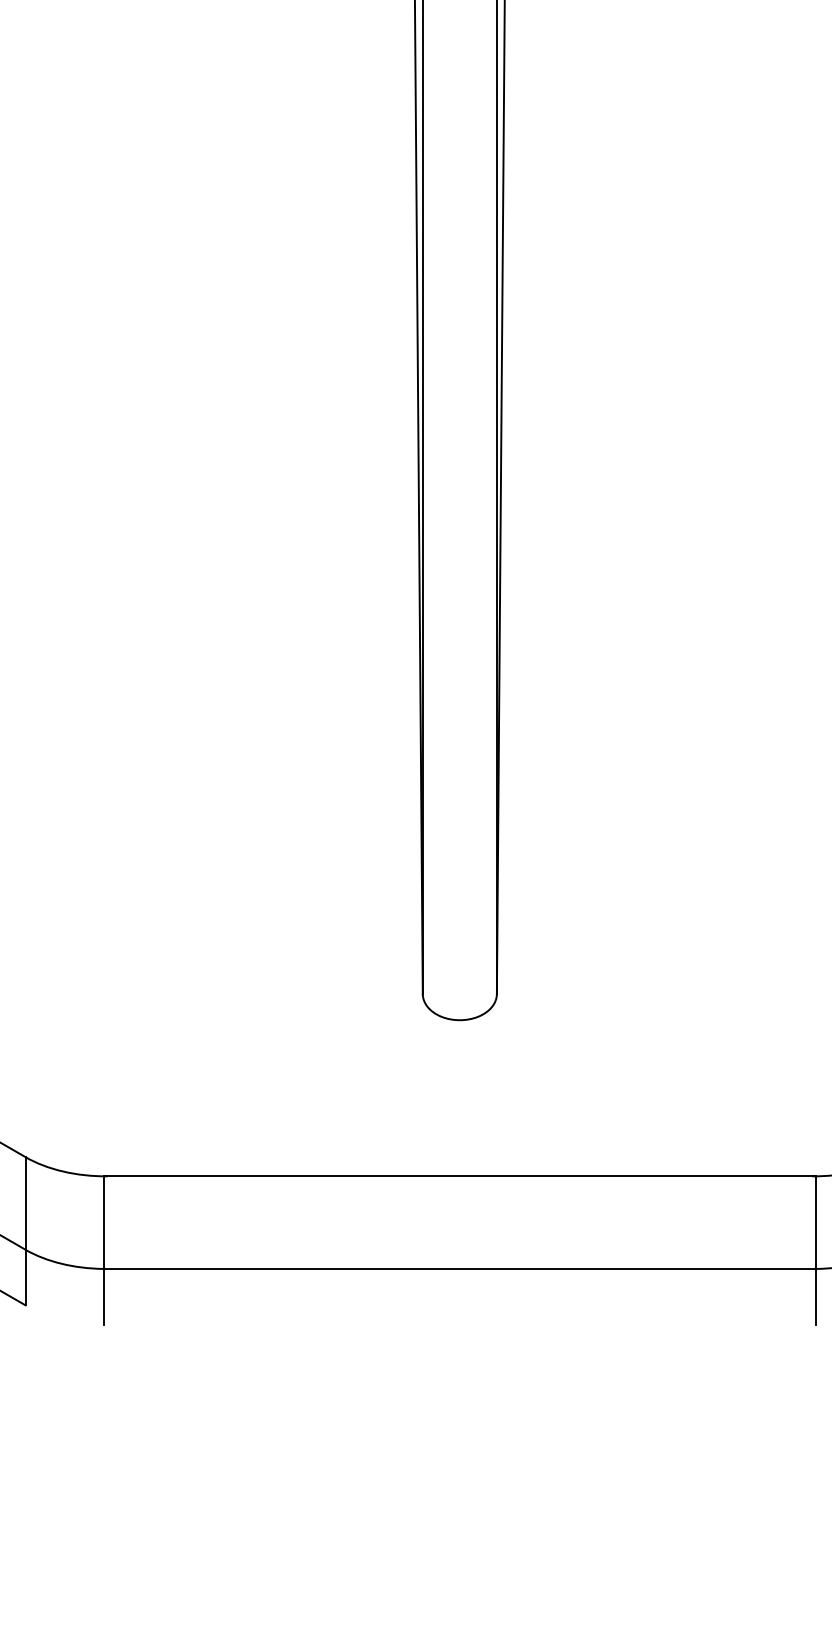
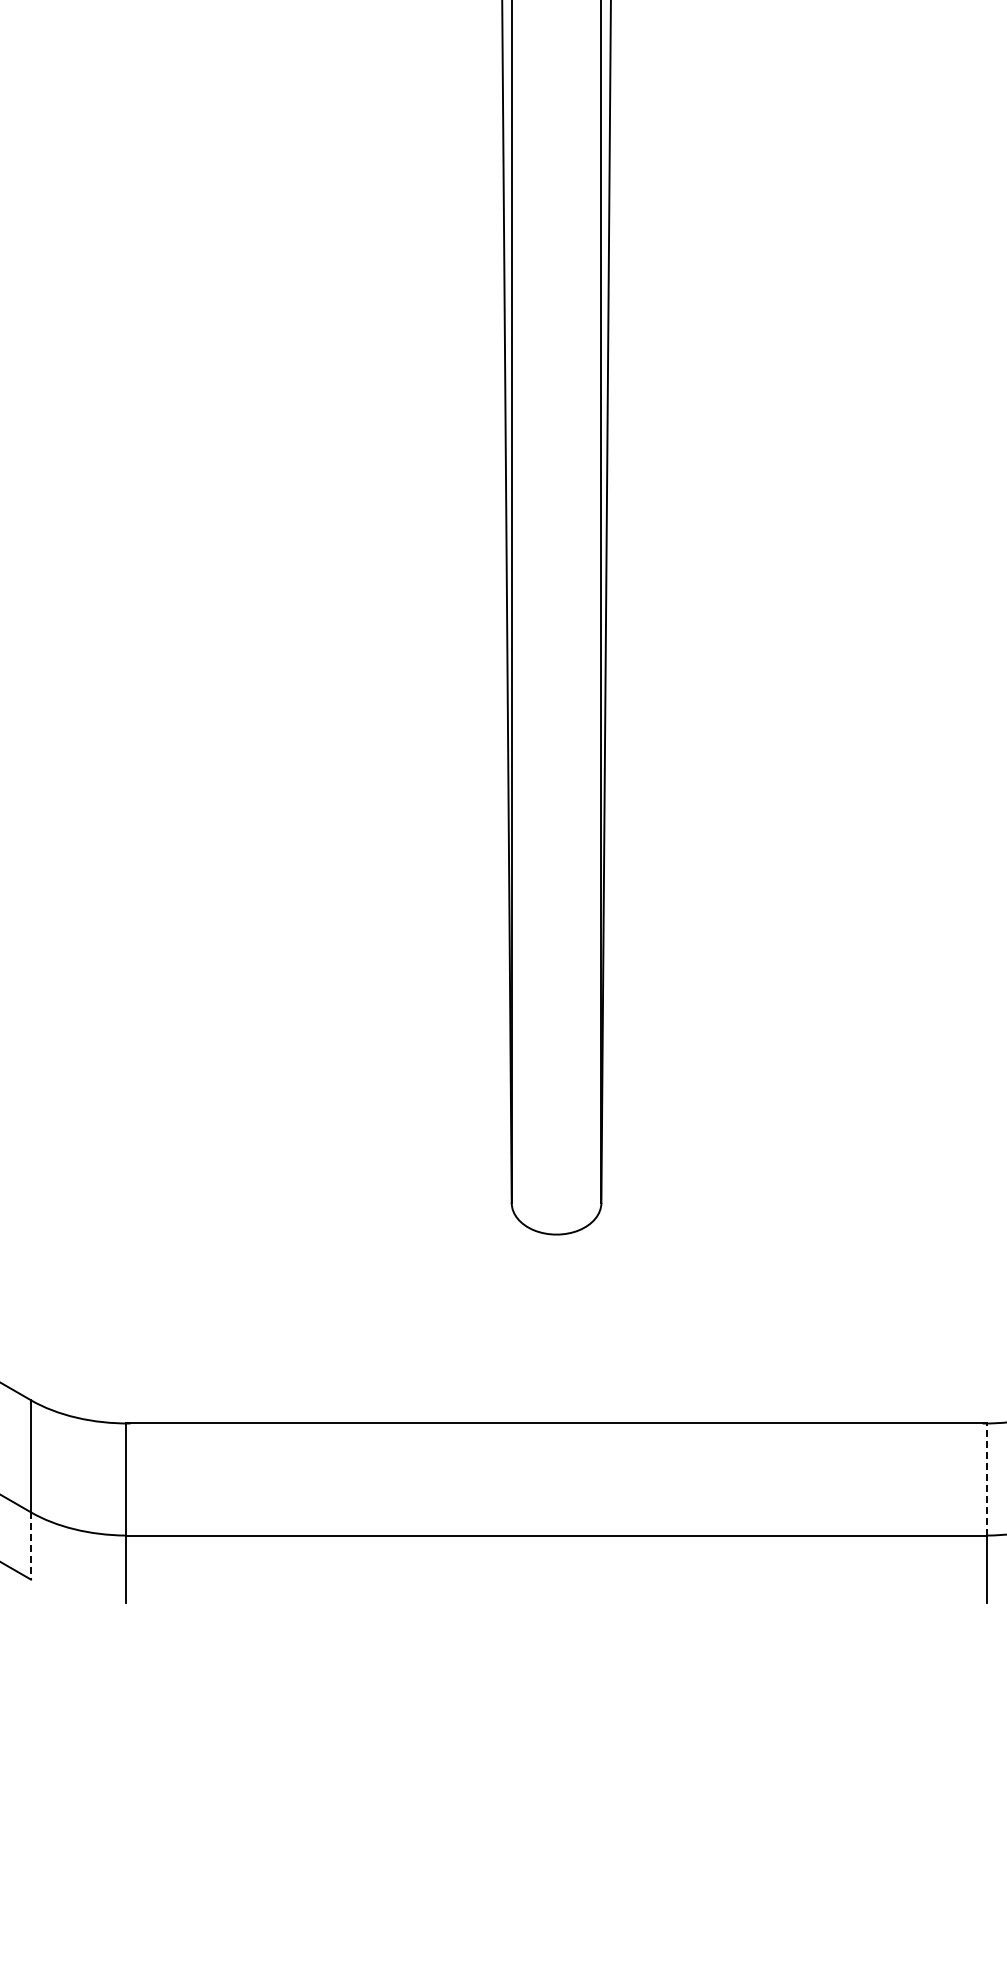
line: (815, 1222) -> (987, 1479), solid -> dashed
line: (25, 1277) -> (31, 1545), solid -> dashed

